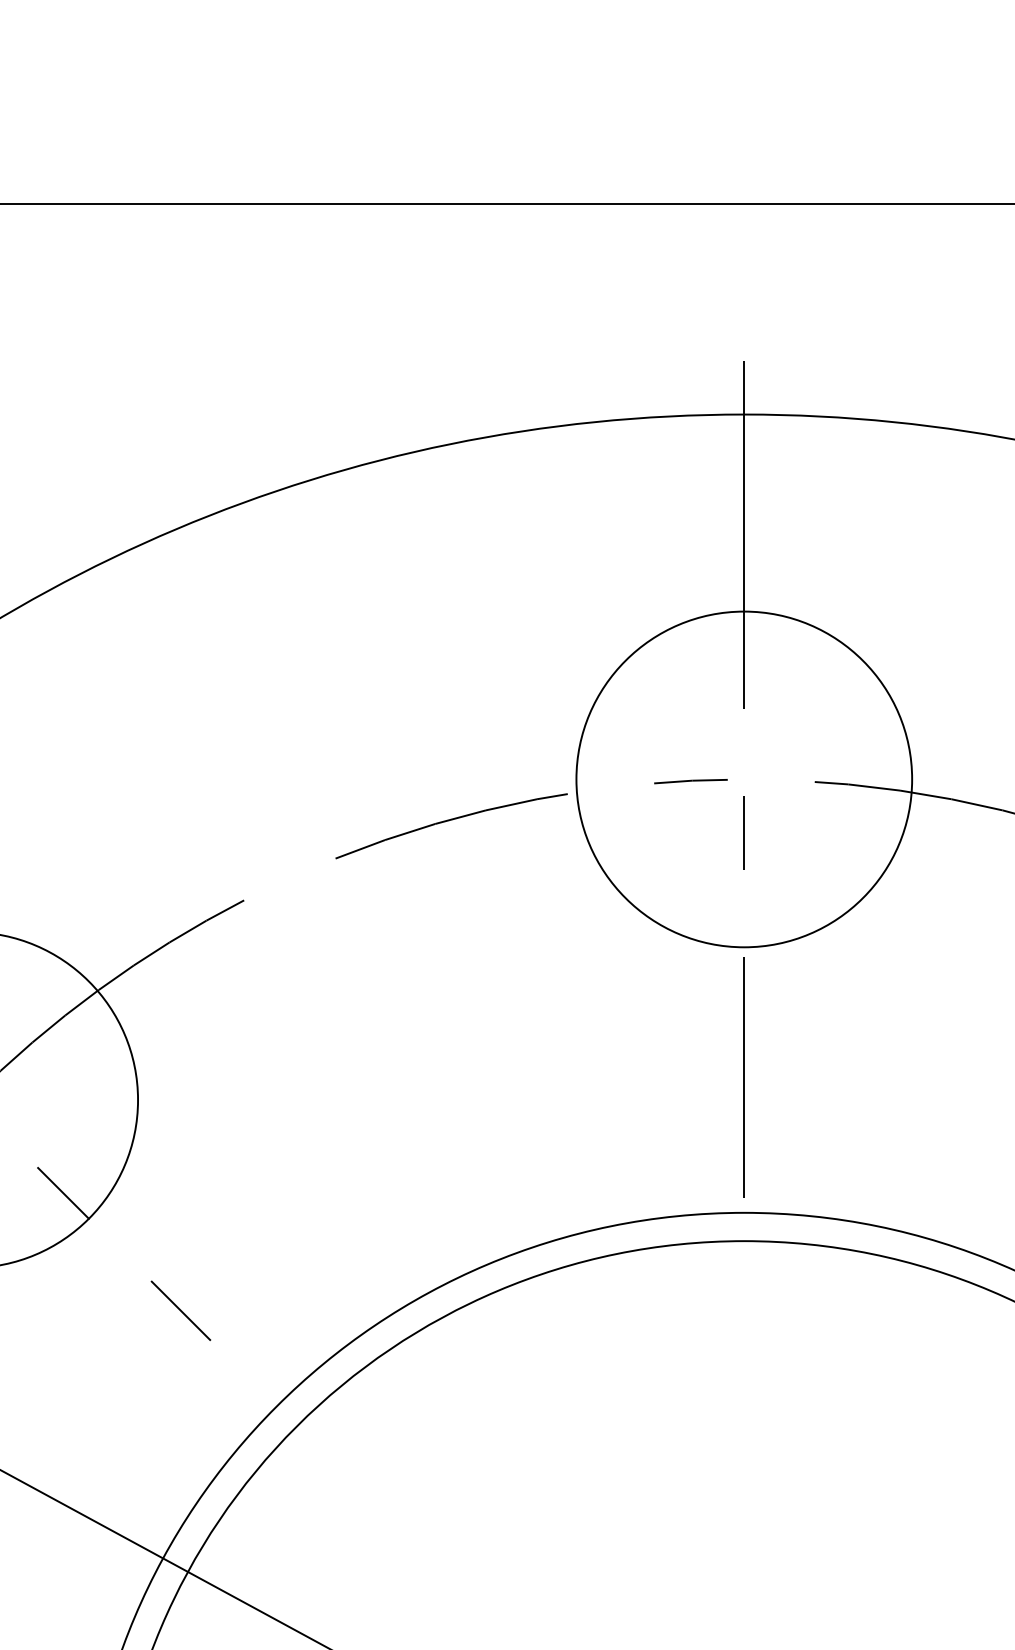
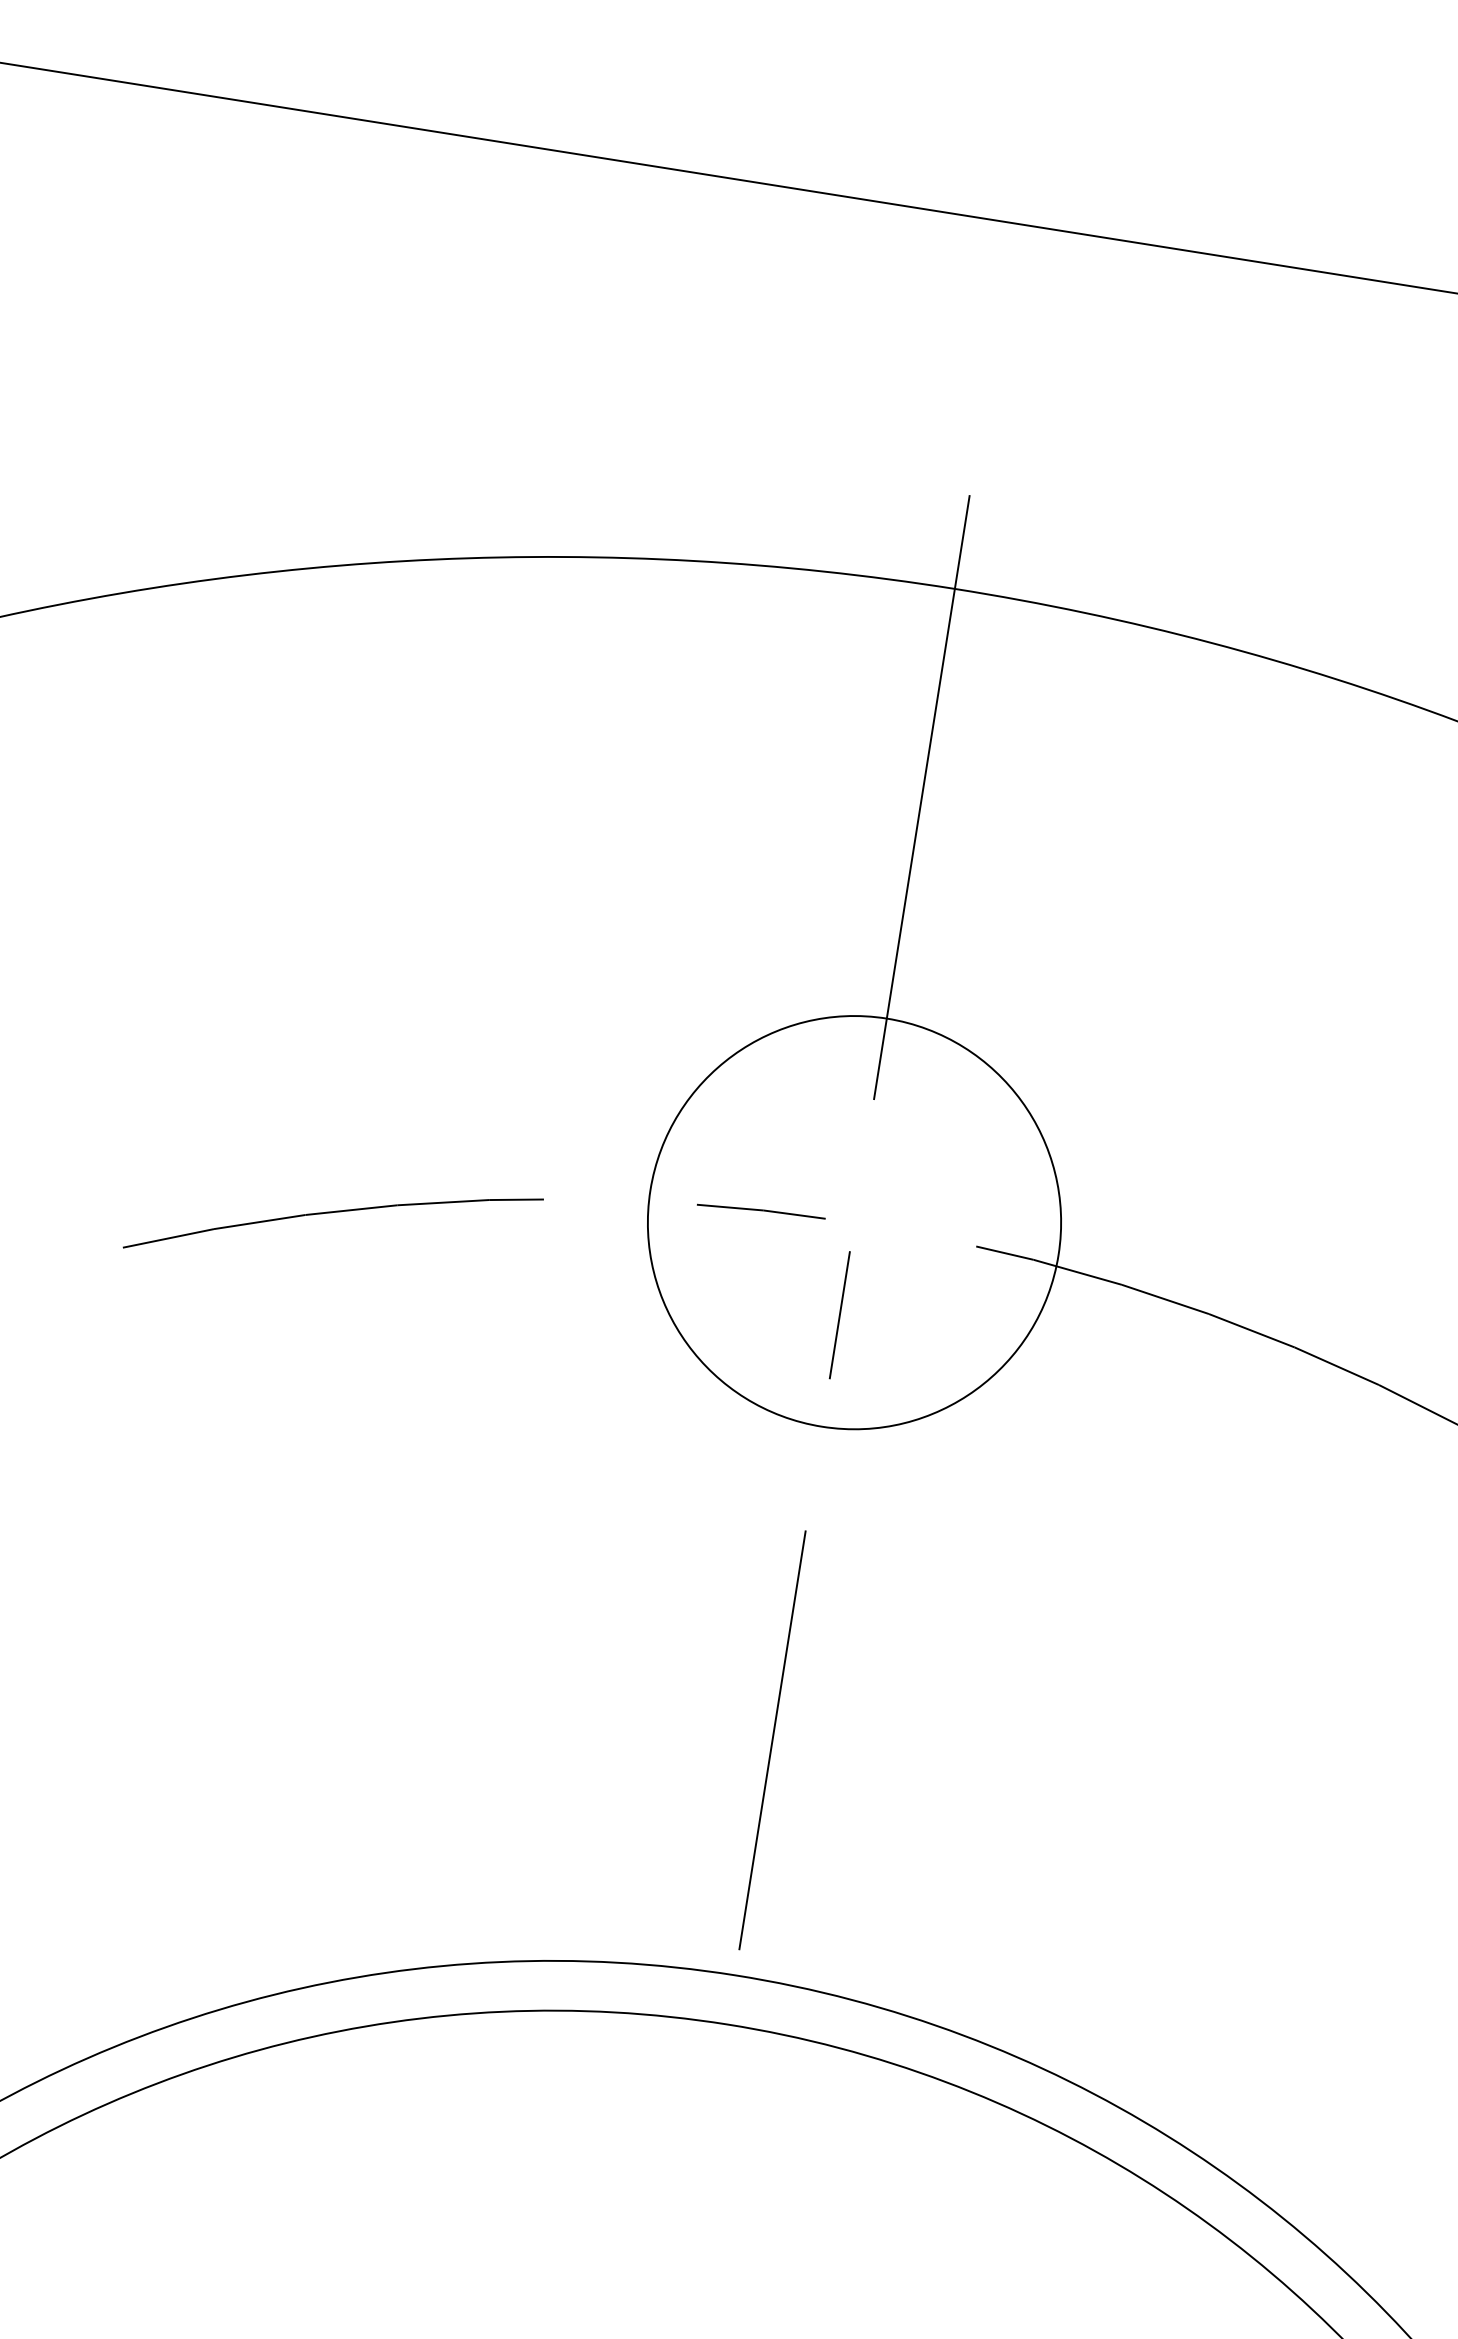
circle: (744, 779) -> (854, 1222), size x0.7

